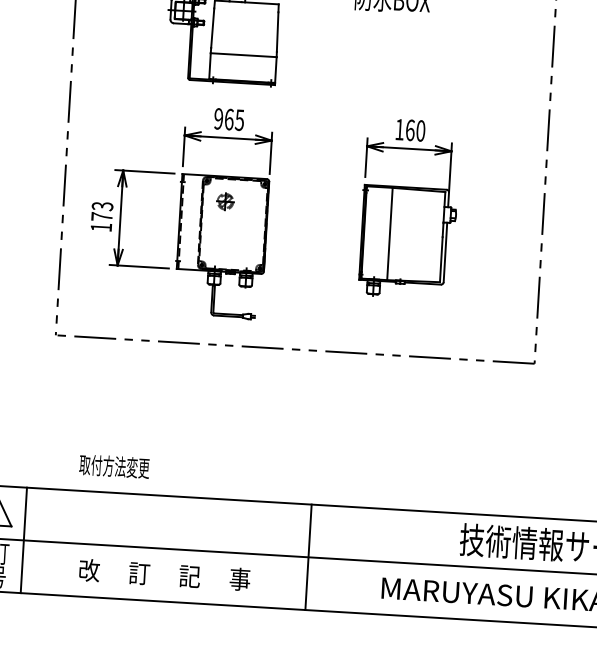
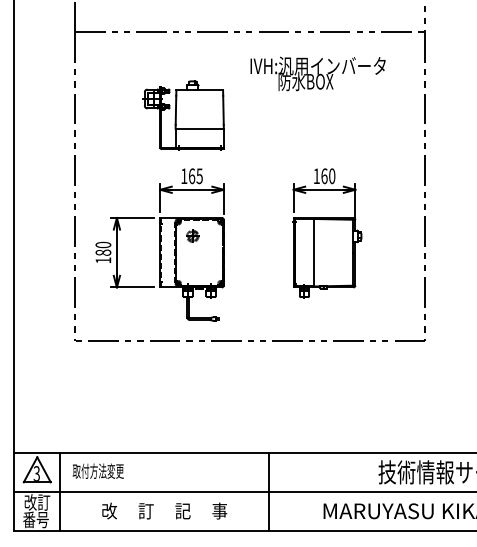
text: (218, 119) -> (184, 176), 965 -> 165
text: (102, 211) -> (103, 248), 173 -> 180
text: (113, 465) -> (97, 470), moved

